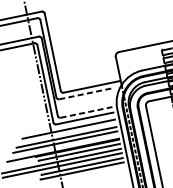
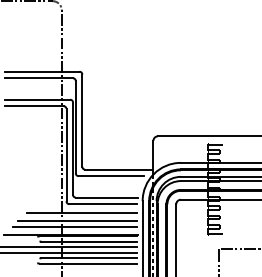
line: (86, 93) -> (111, 176), dashed -> solid
line: (86, 112) -> (106, 197), dashed -> solid

